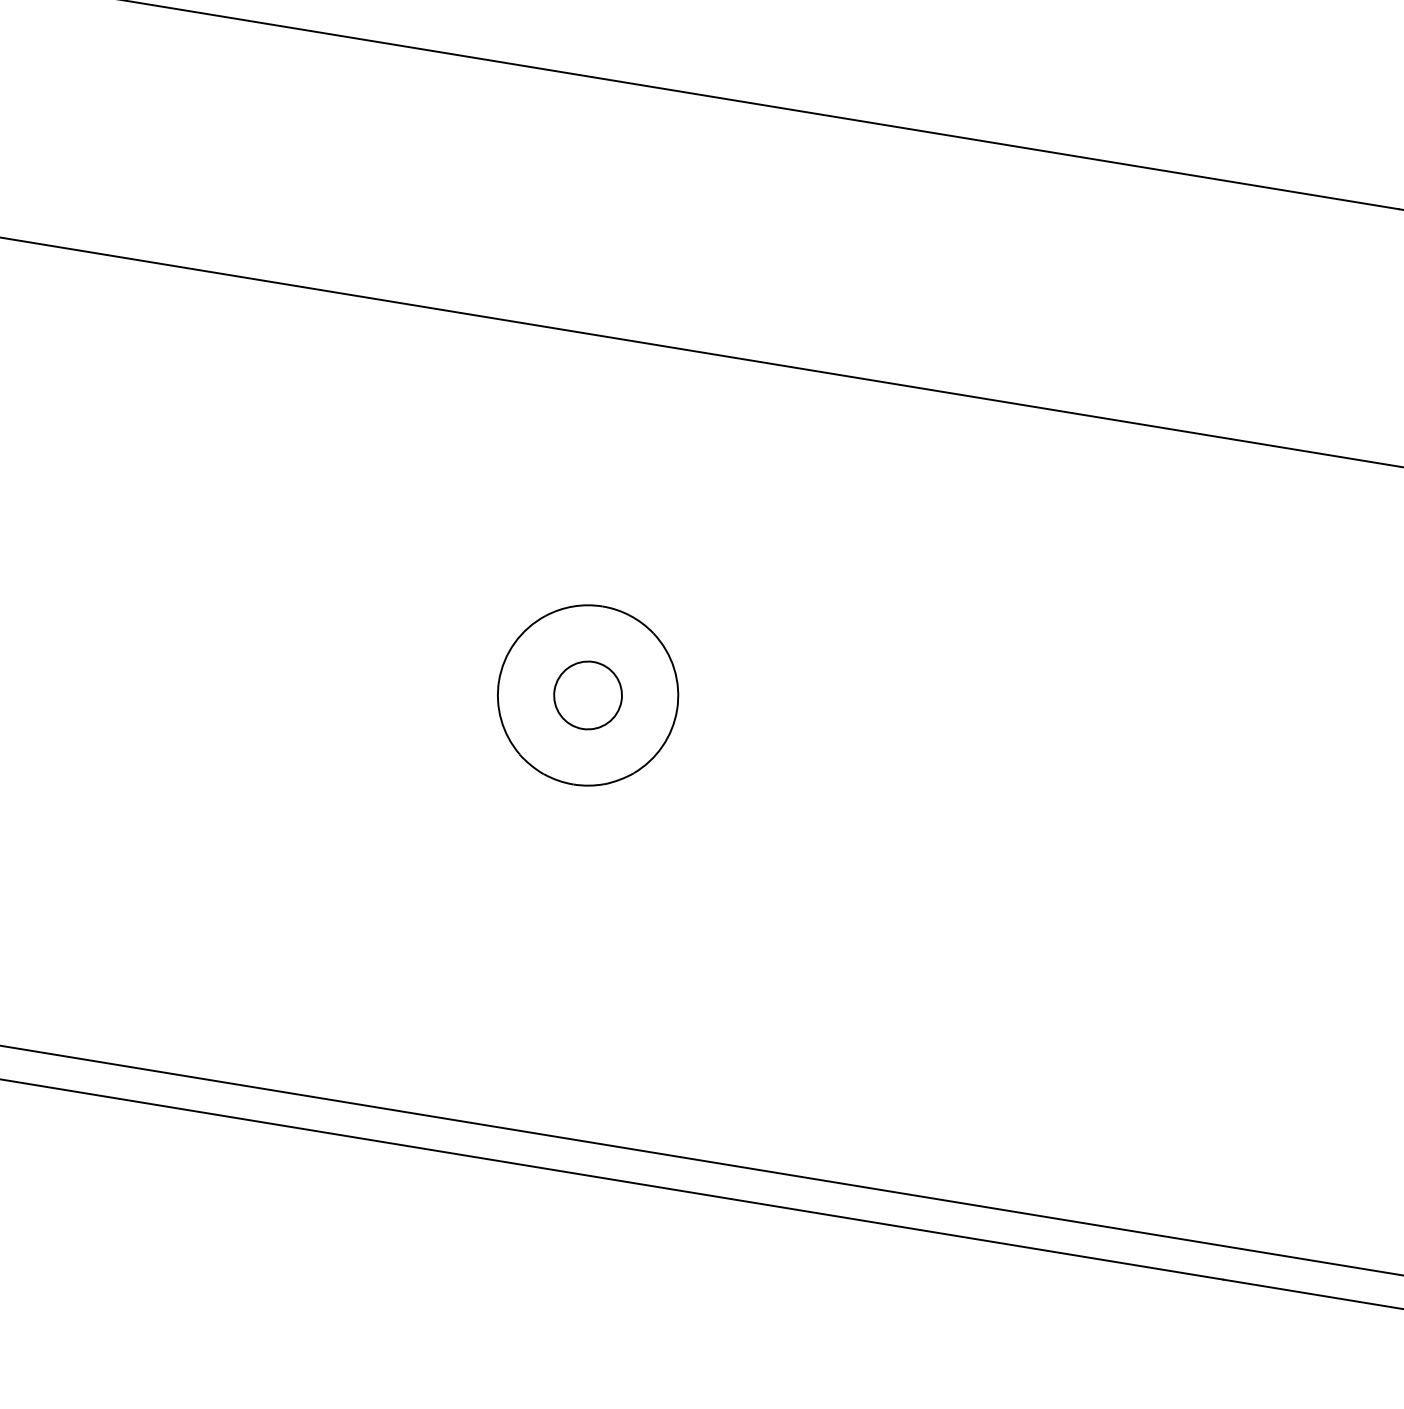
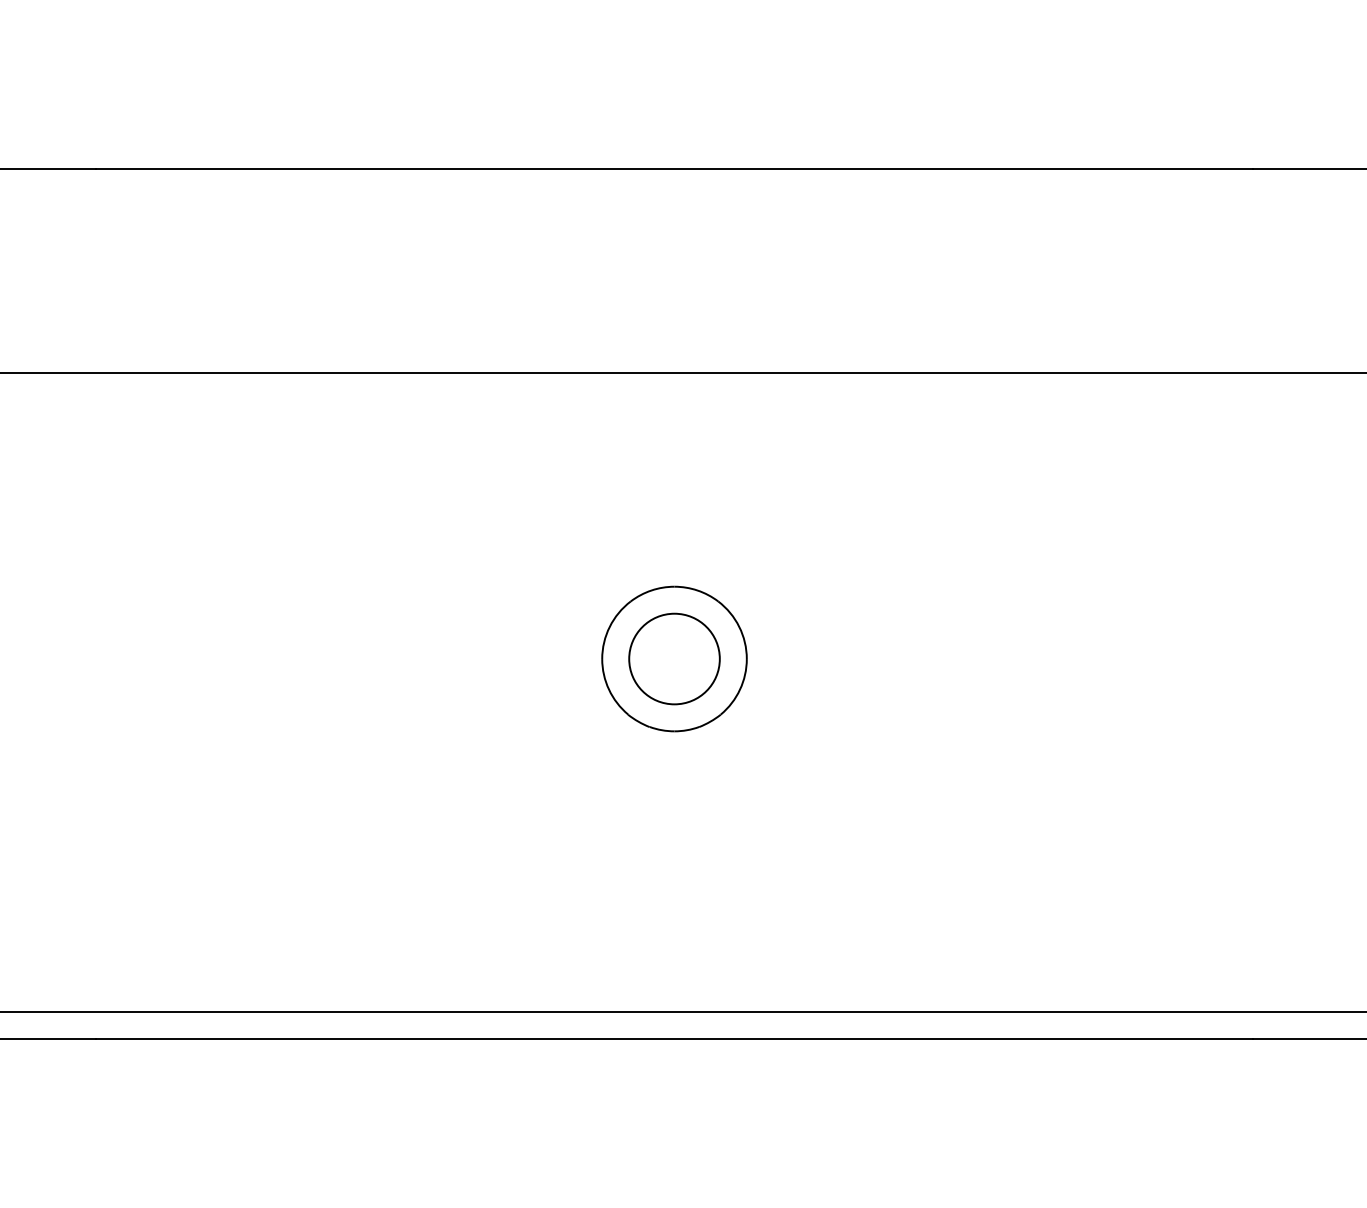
circle: (588, 694) -> (674, 658), size x1.67

